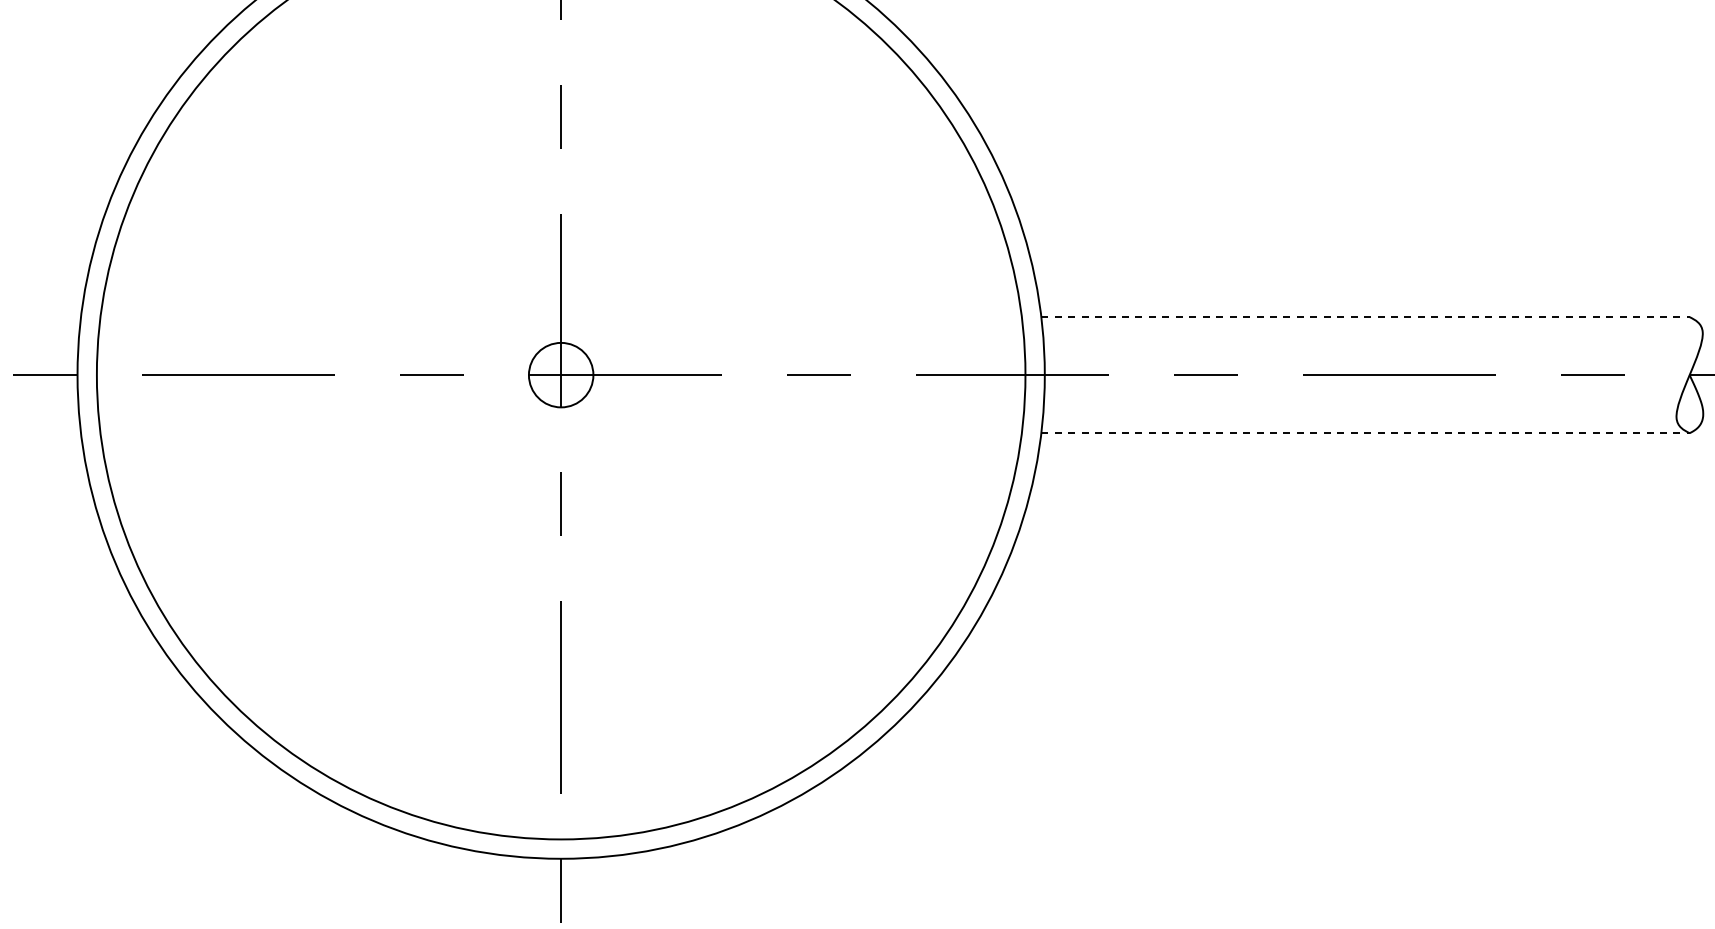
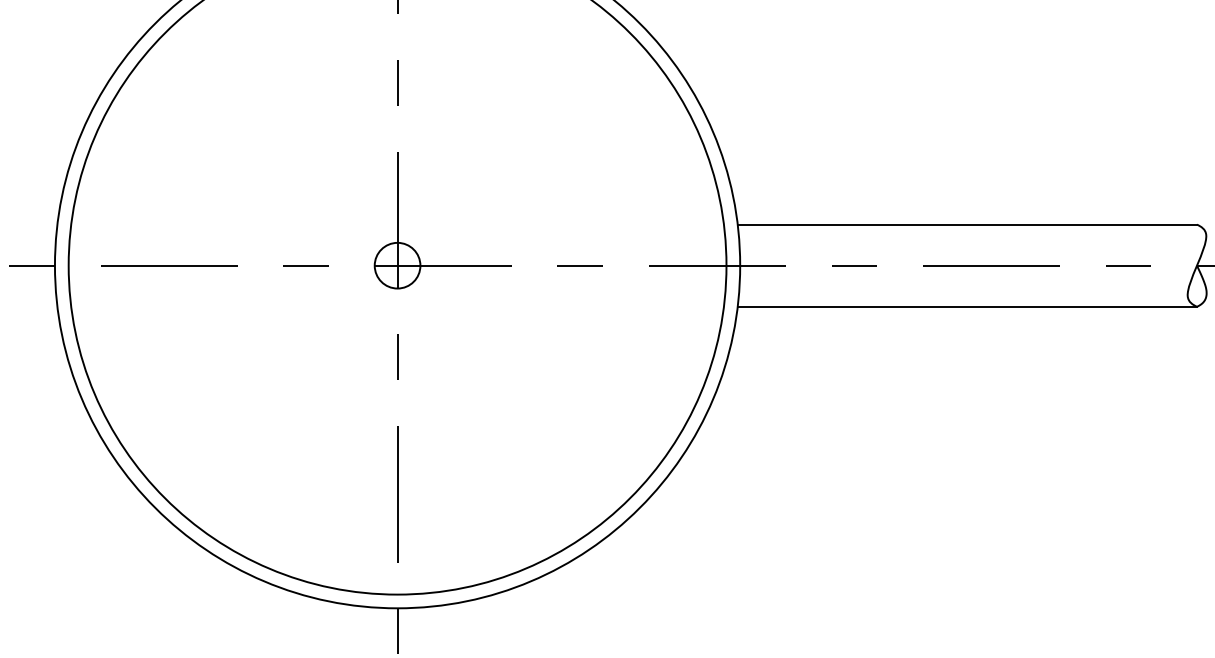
line: (1365, 317) -> (967, 224), dashed -> solid
line: (1365, 433) -> (967, 307), dashed -> solid

